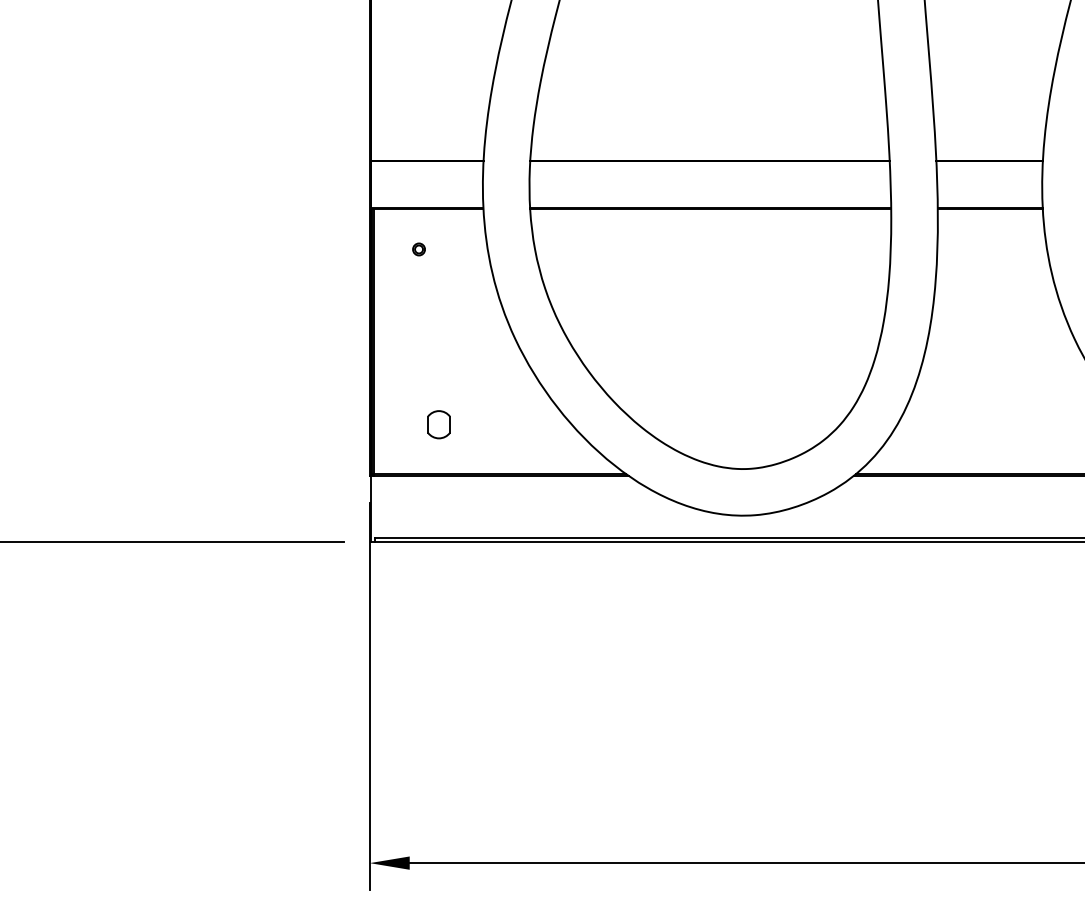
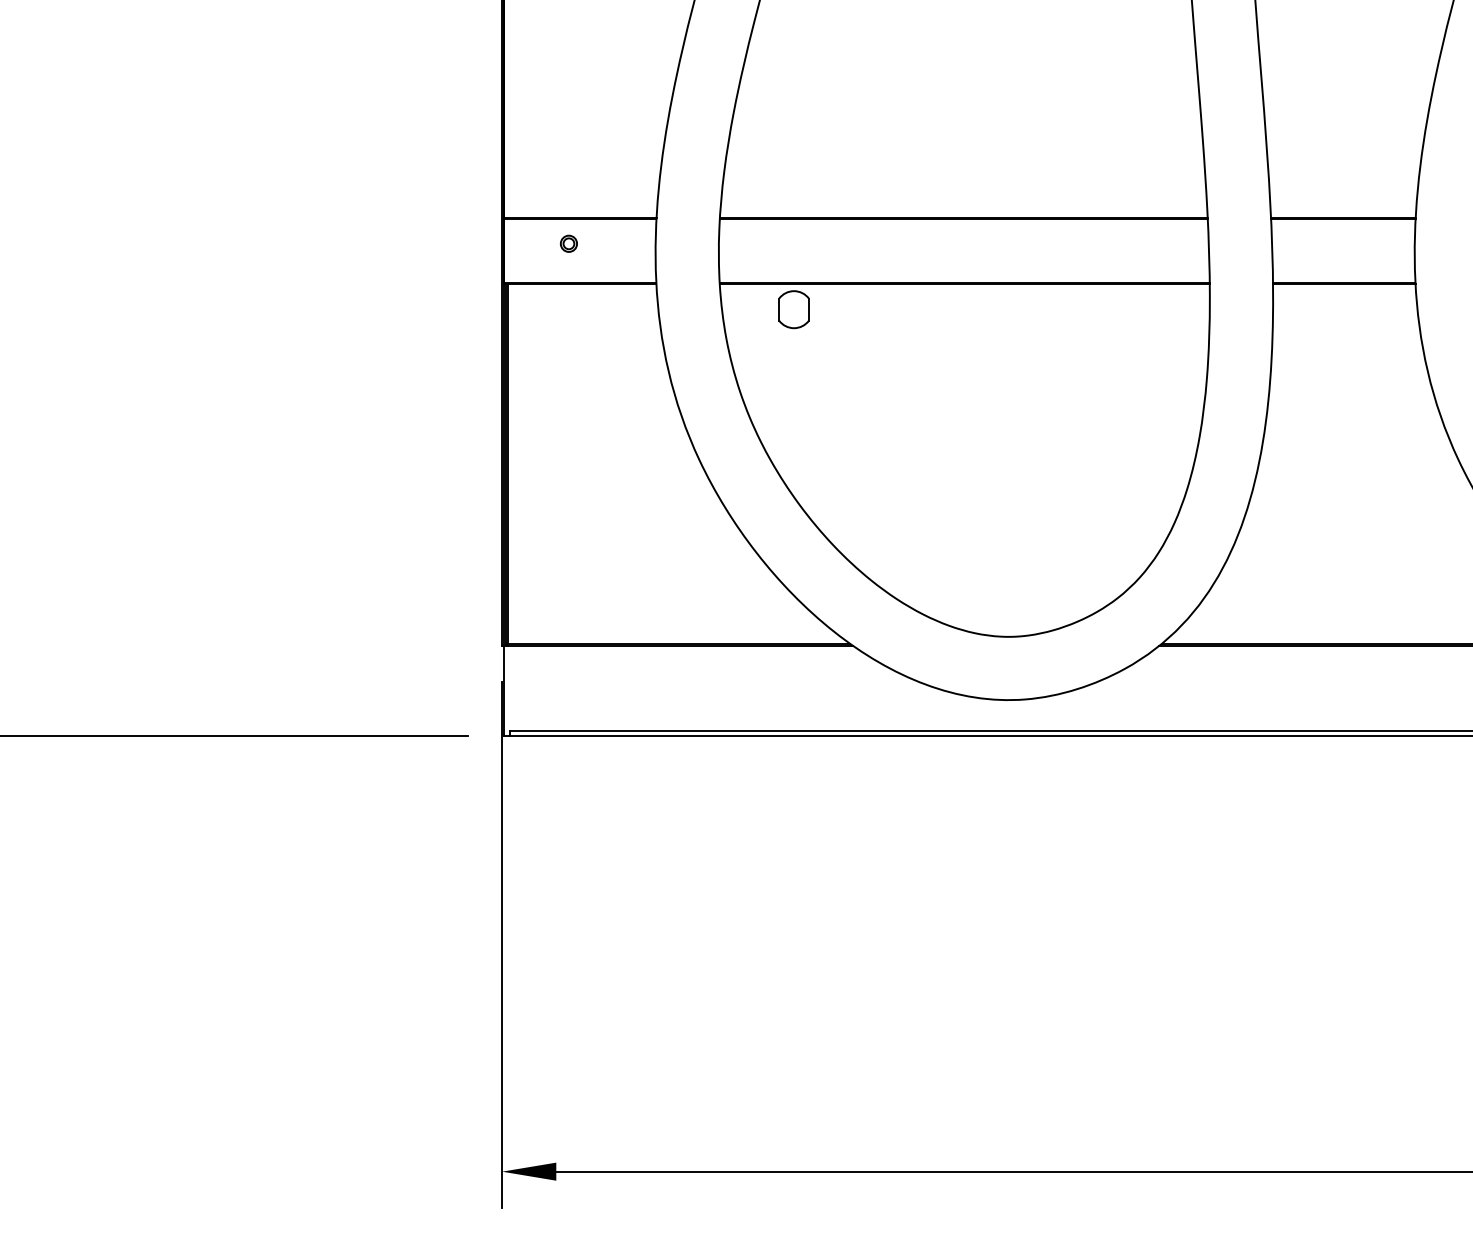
part: (418, 249) -> (568, 243), moved
part: (438, 424) -> (793, 309), moved

